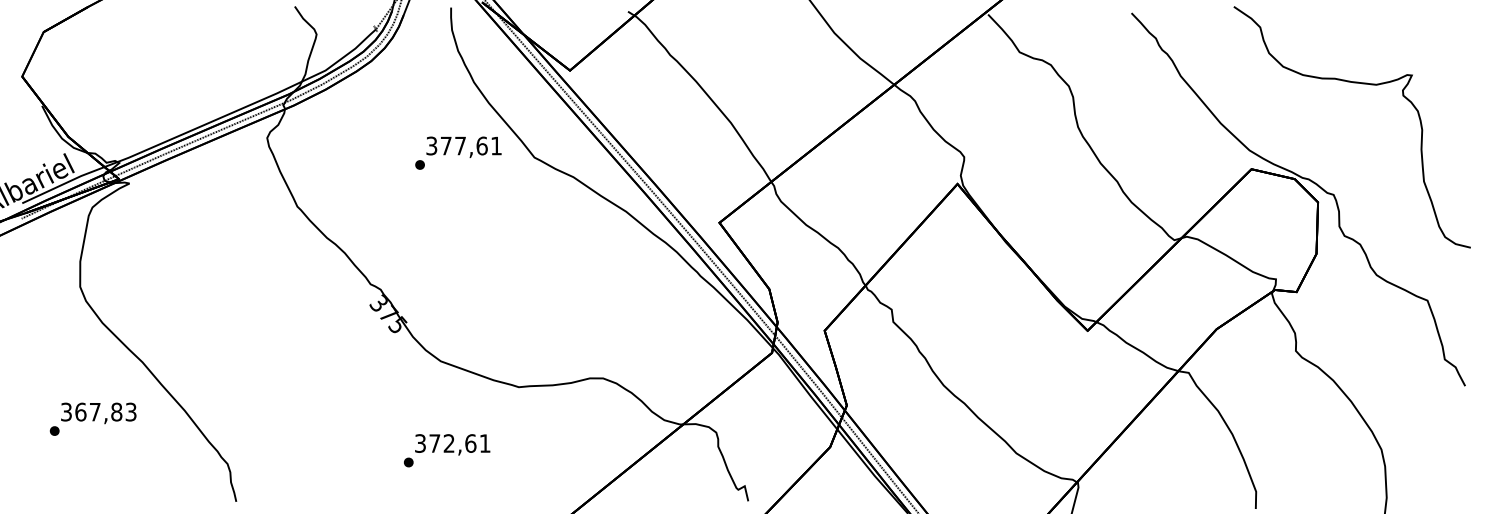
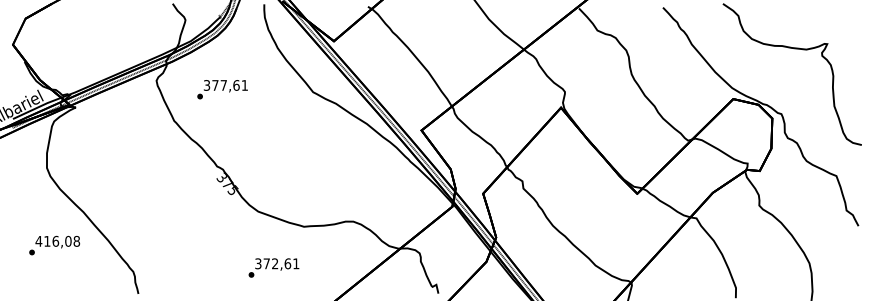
text: (458, 152) -> (222, 89), moved
text: (98, 410) -> (57, 240), 367,83 -> 416,08
text: (446, 449) -> (273, 267), moved

